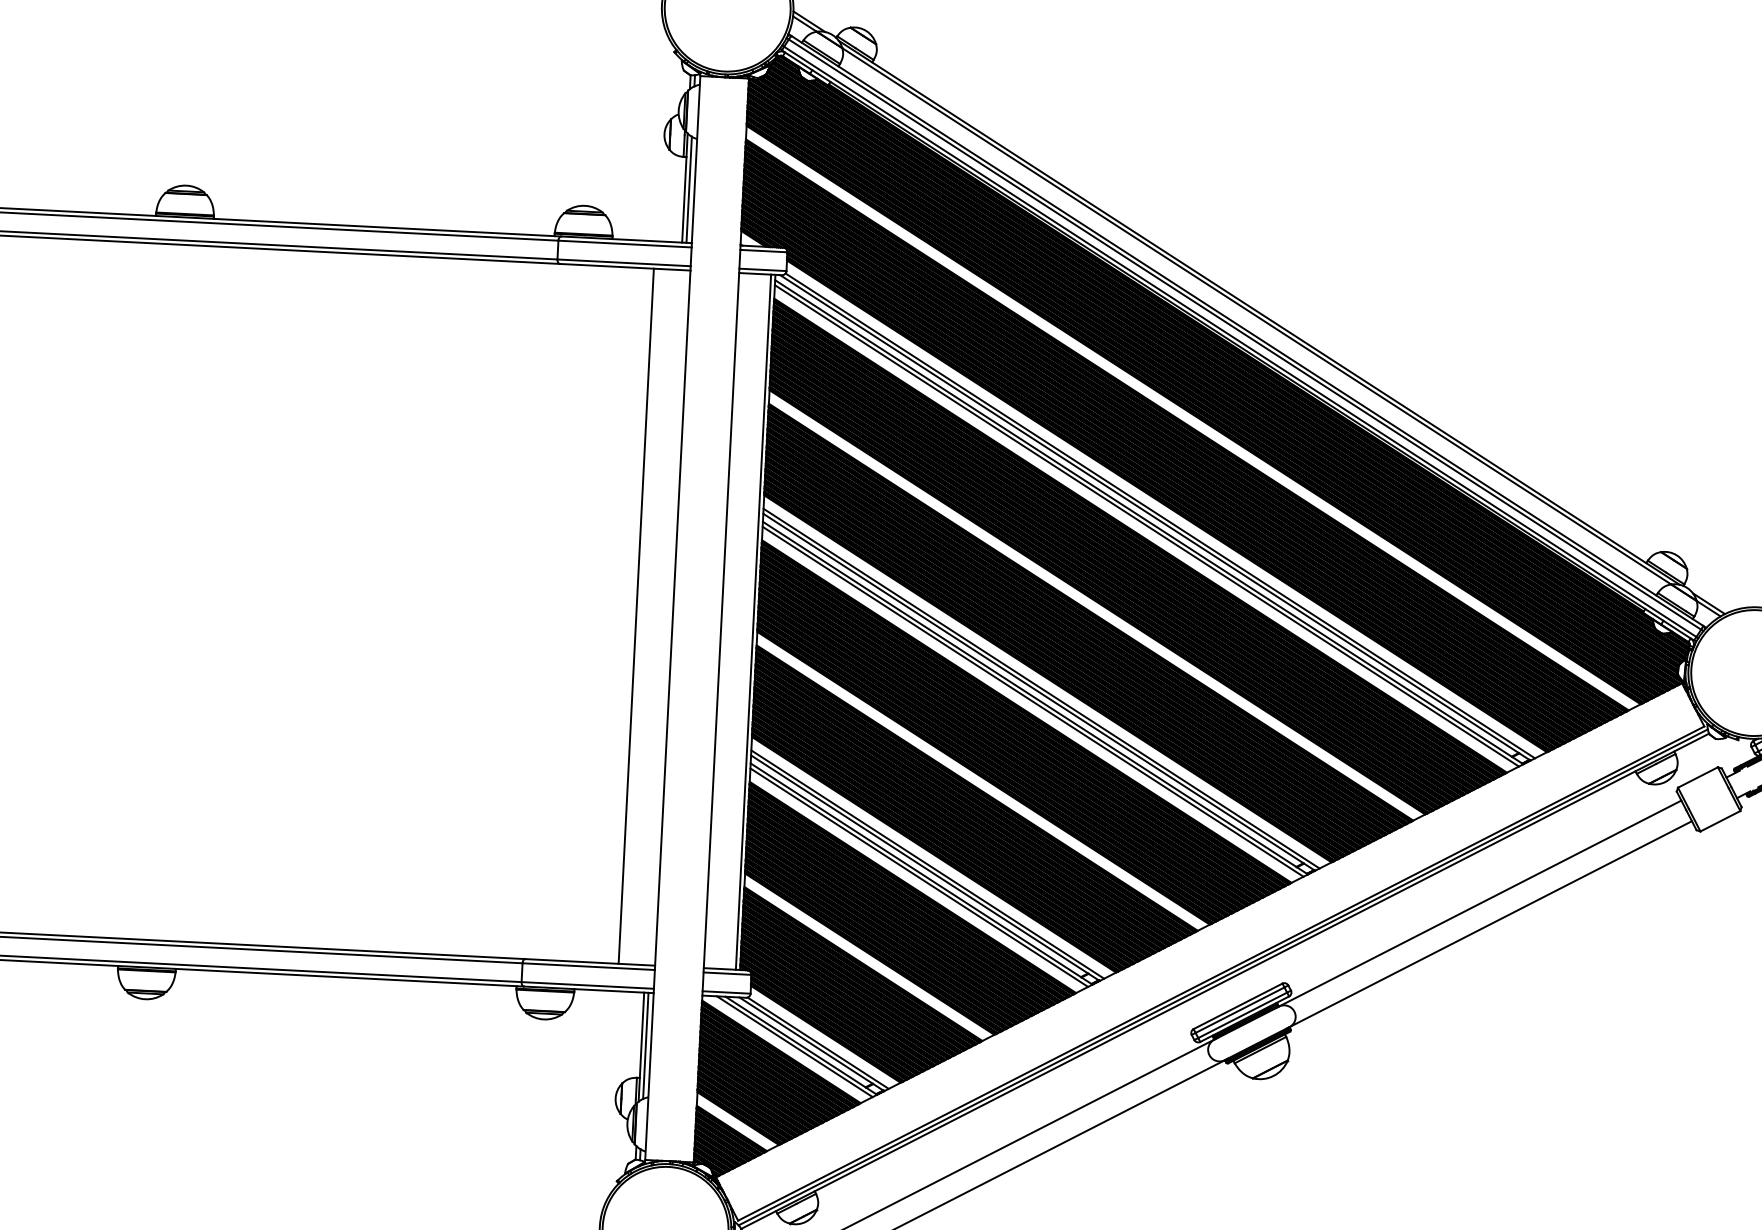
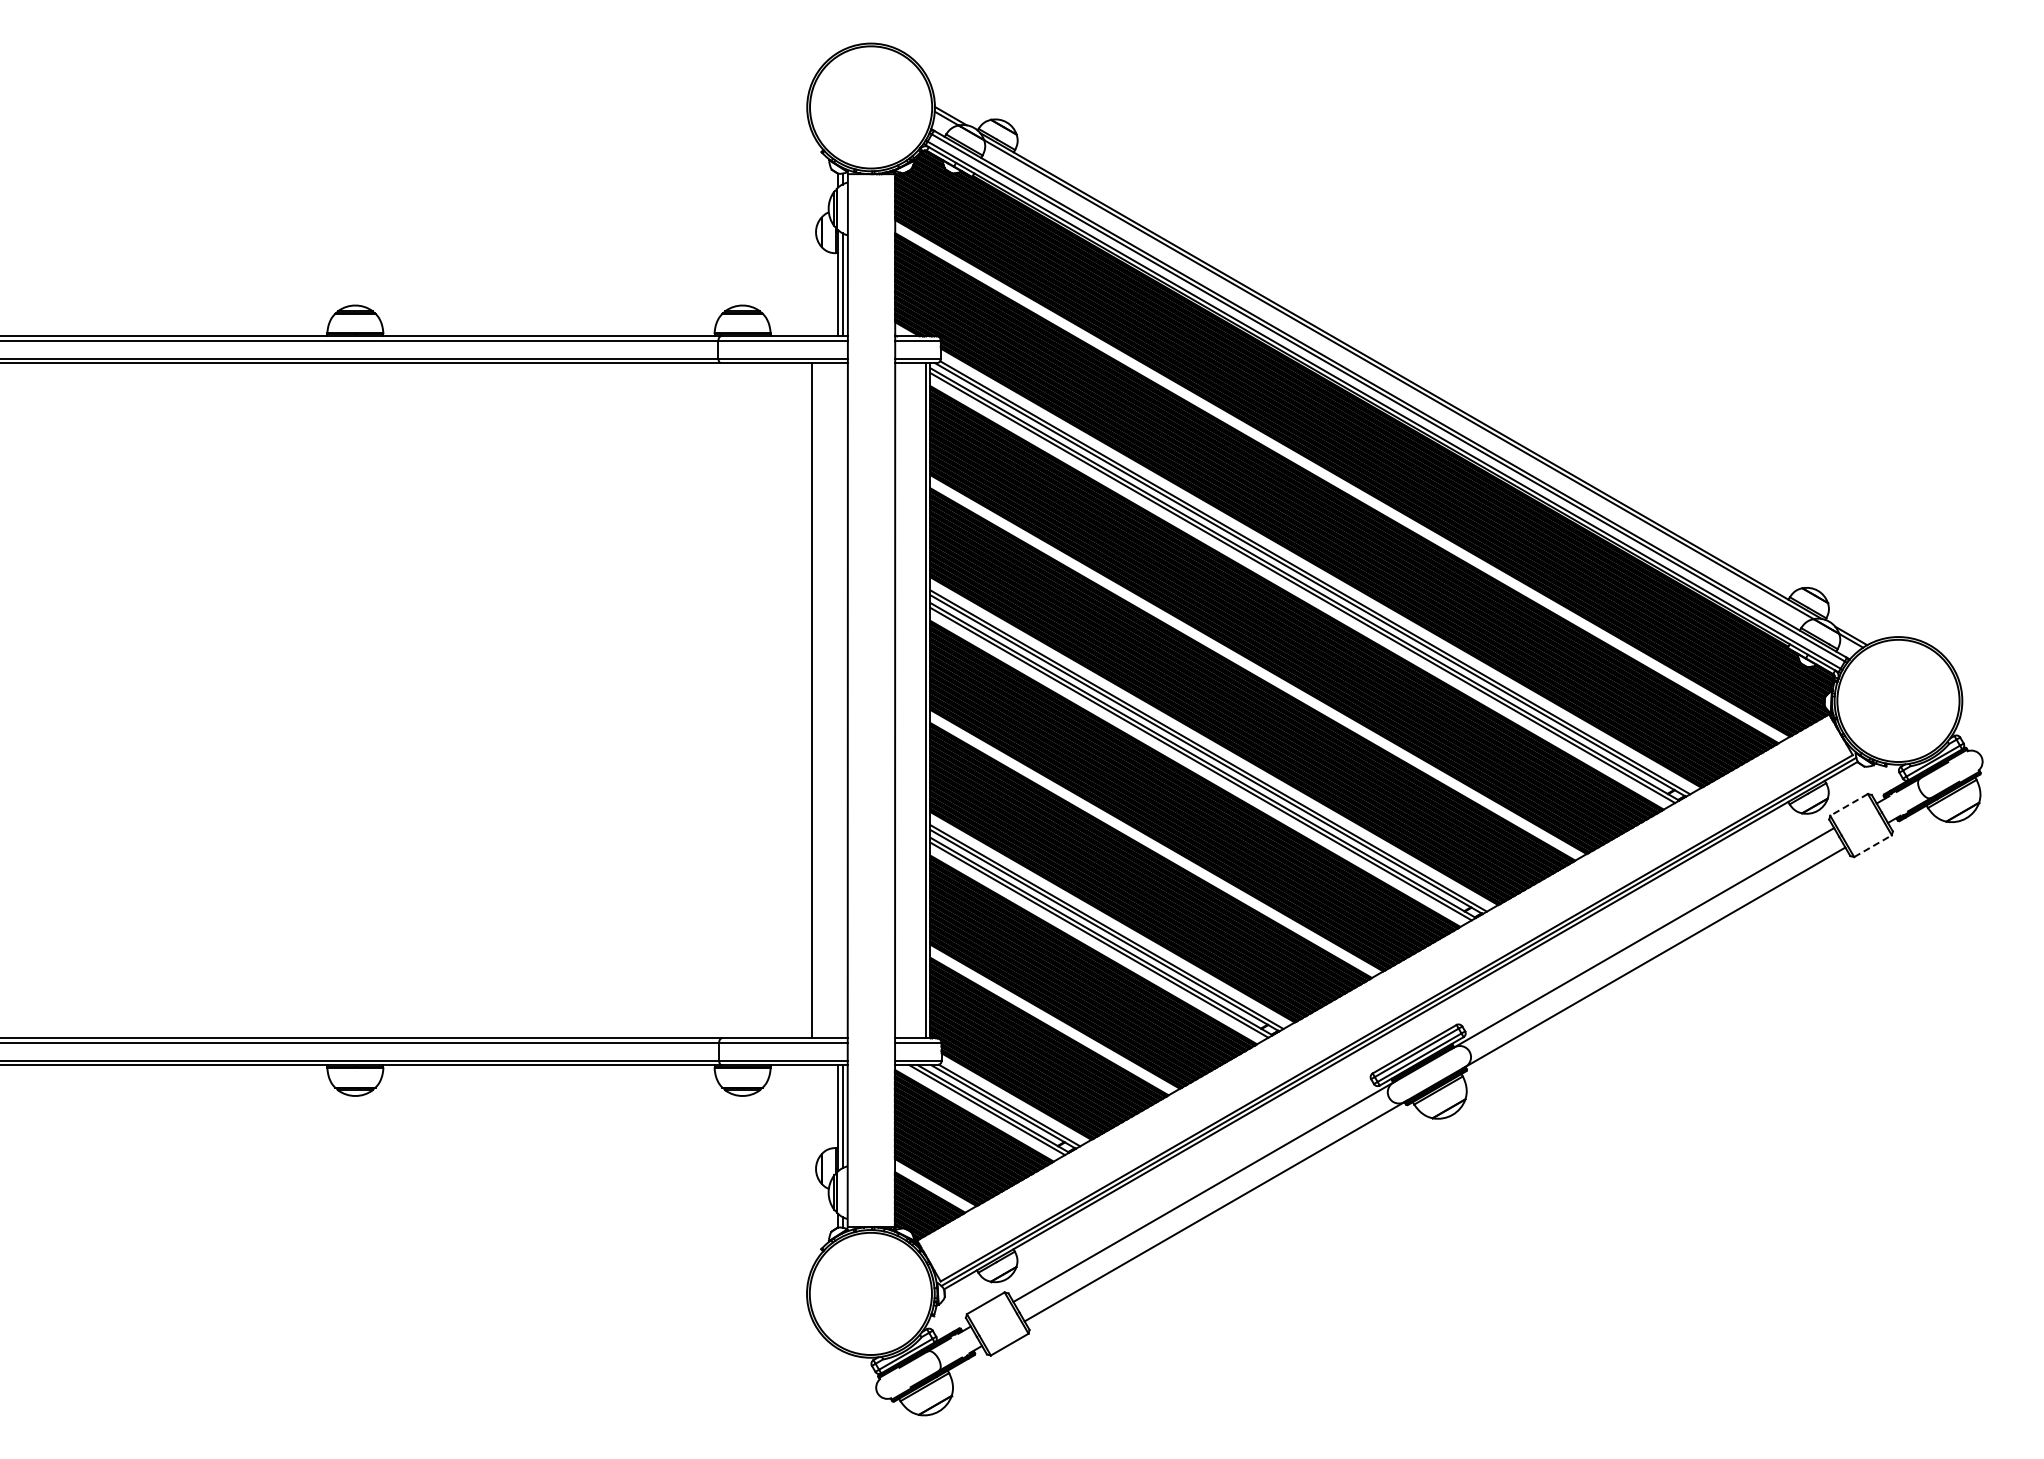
line: (1698, 777) -> (1849, 804), solid -> dashed
line: (1720, 821) -> (1873, 846), solid -> dashed

